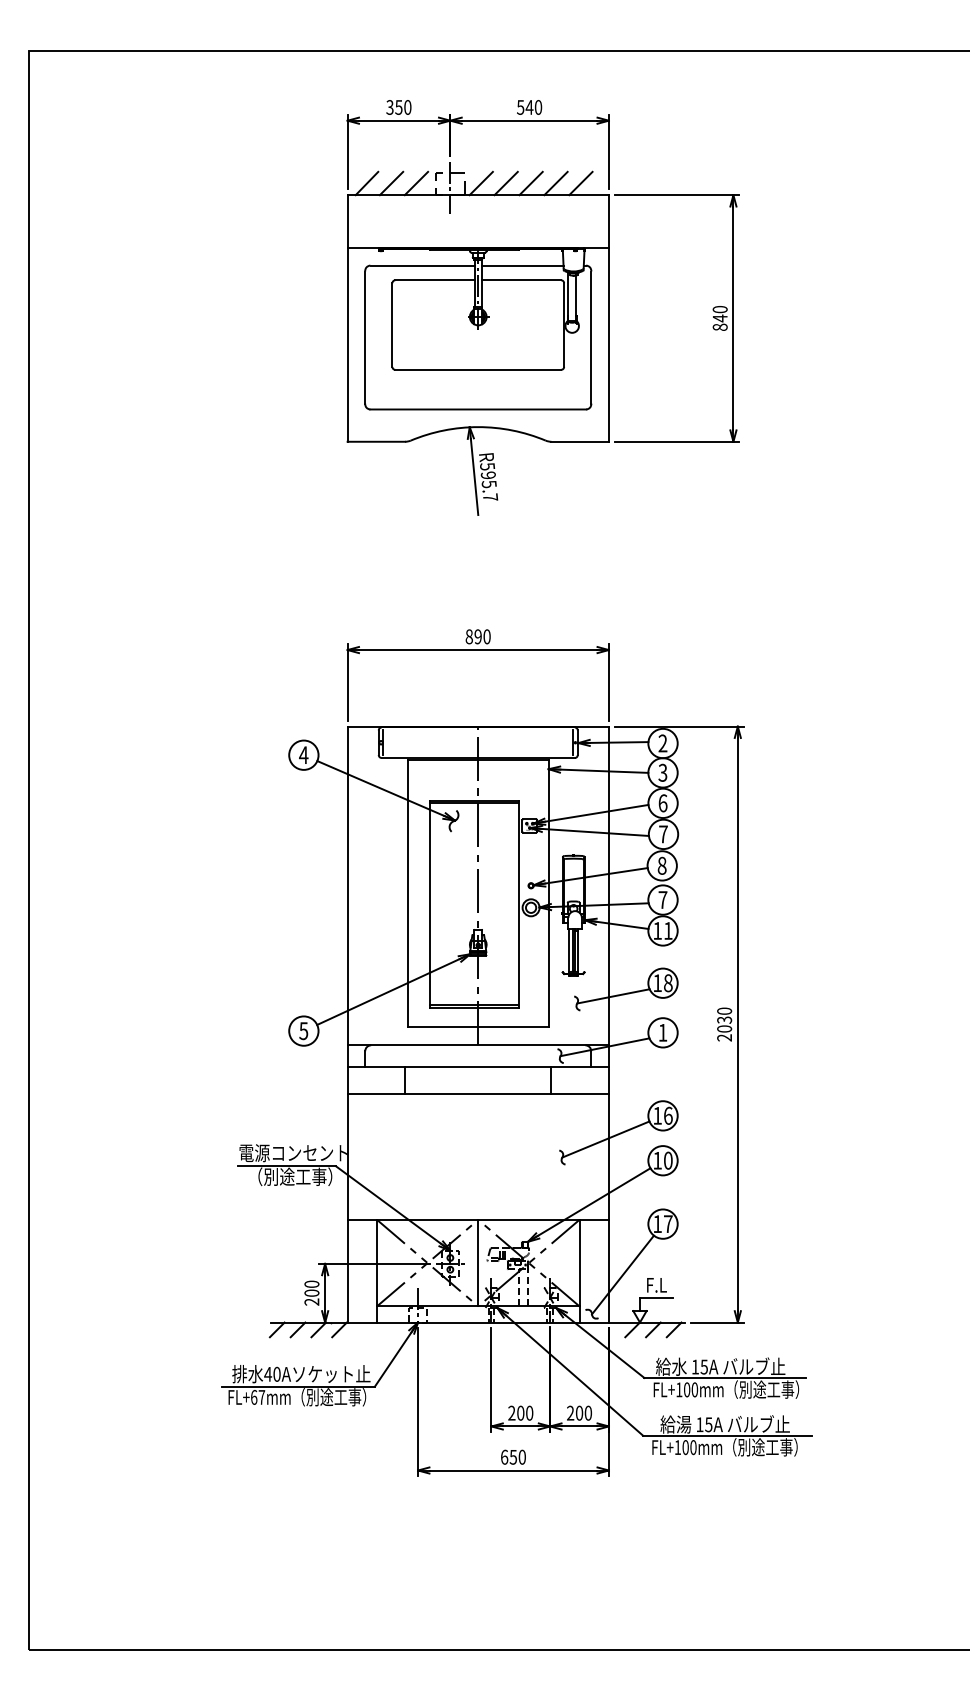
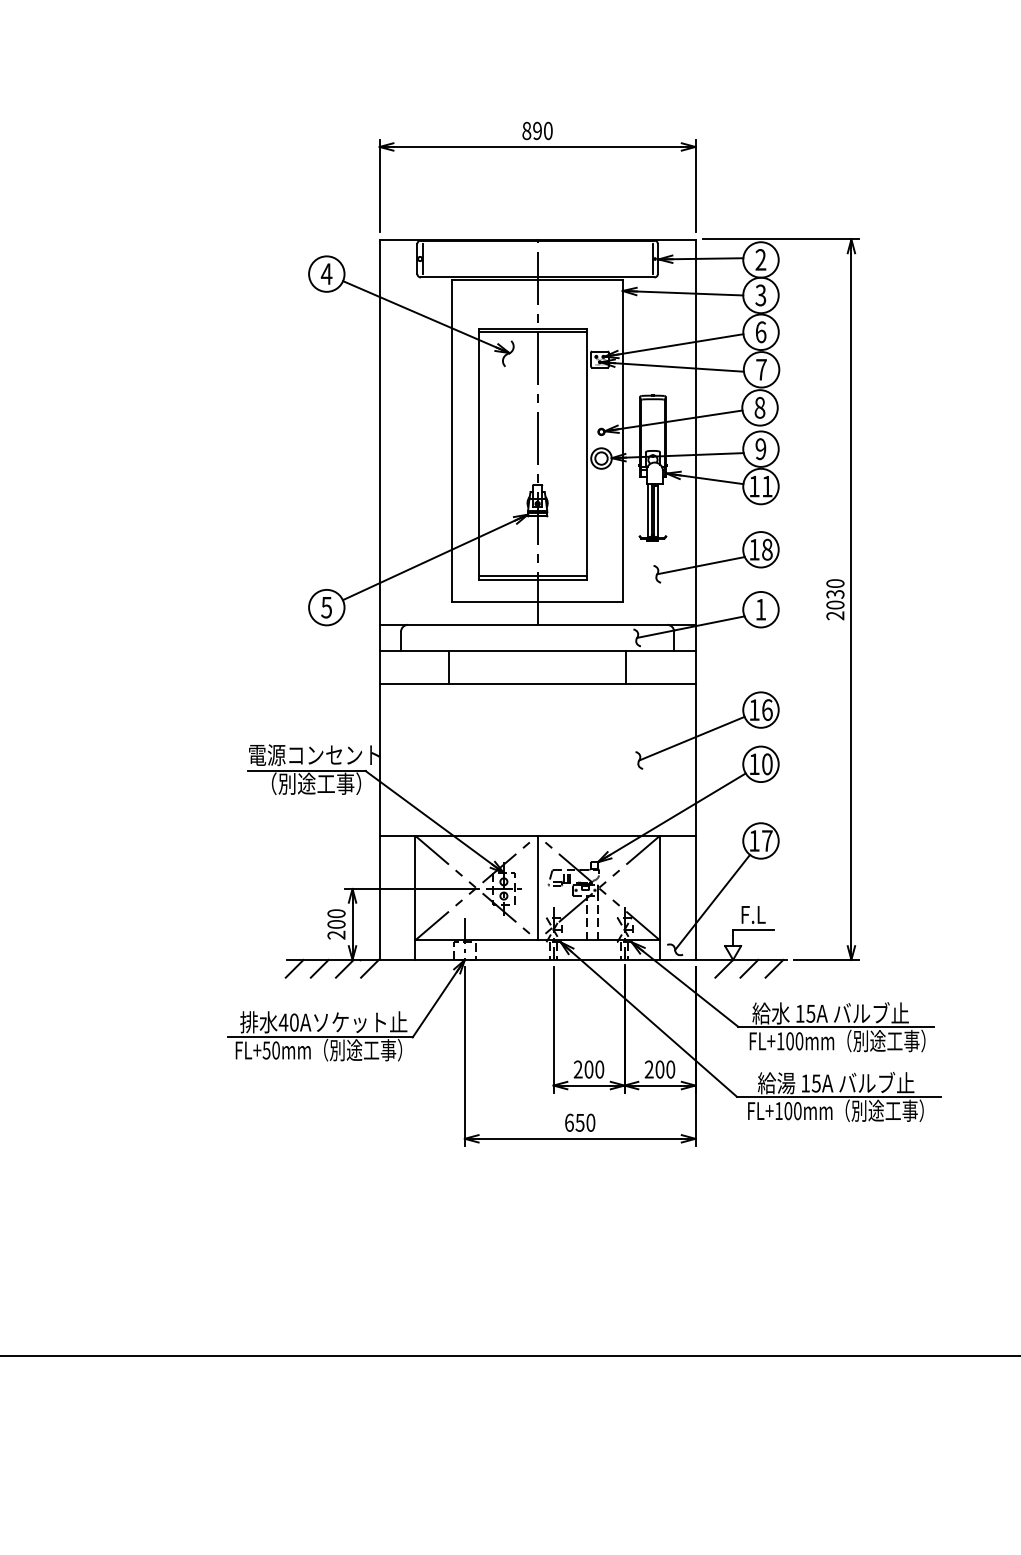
text: (662, 900) -> (760, 449), 7 -> 9
text: (257, 1397) -> (270, 1050), FL+67mm -> FL+50mm

